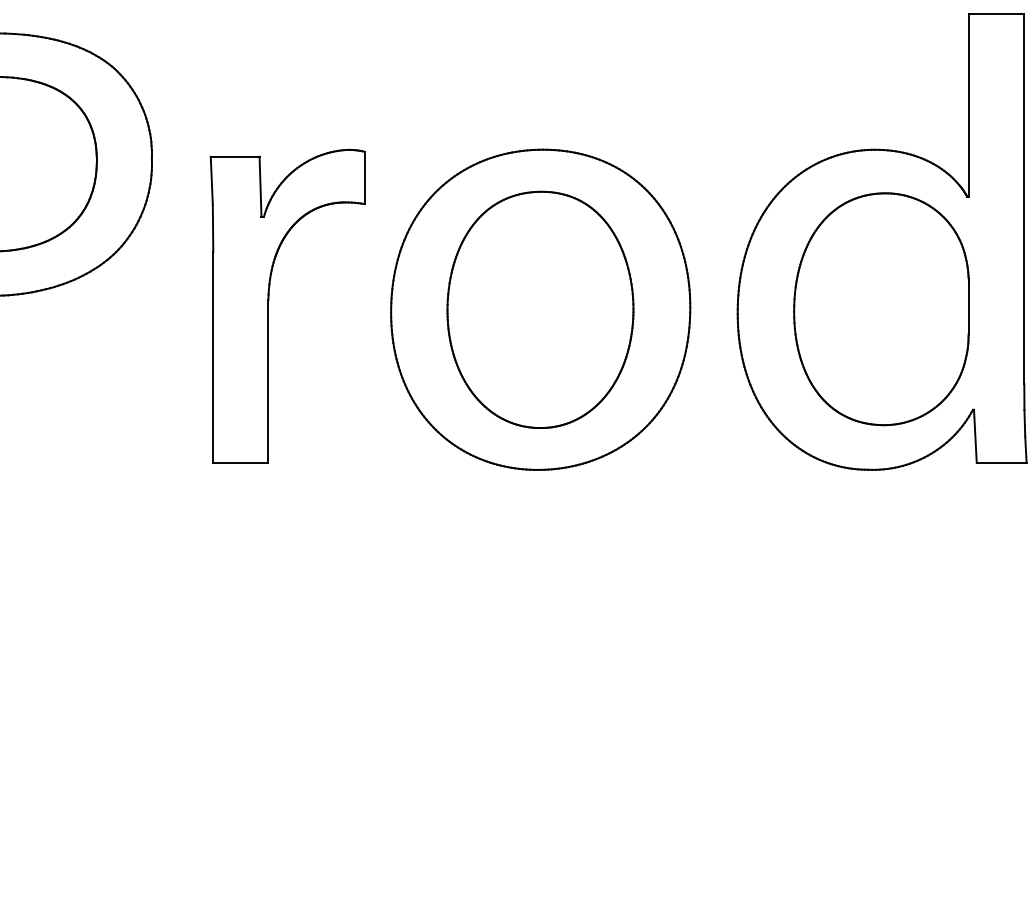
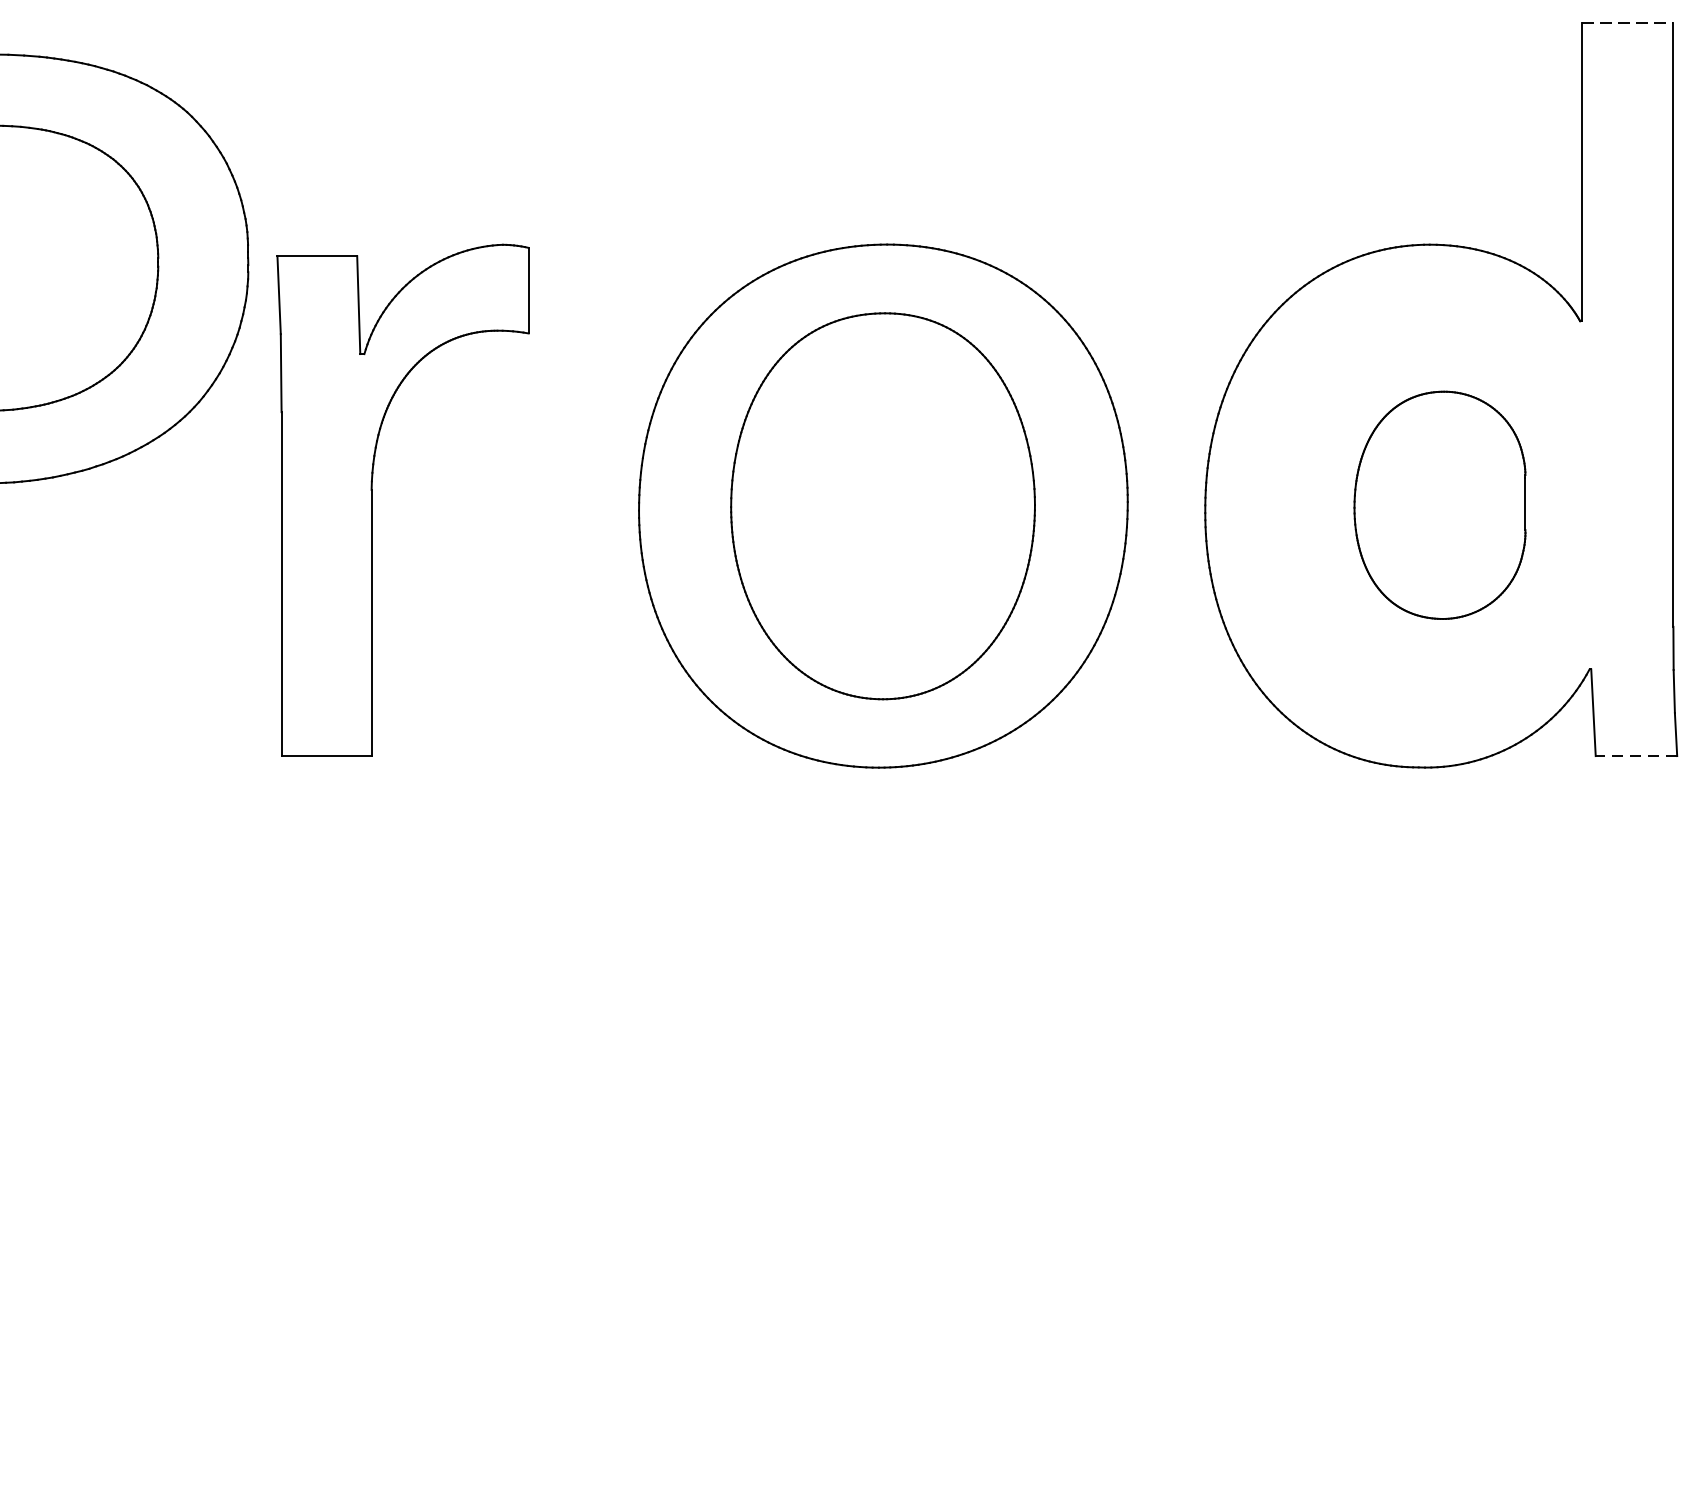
line: (996, 13) -> (1627, 22), solid -> dashed
part: (269, 300) -> (373, 490), moved
part: (881, 309) -> (1440, 505), size x0.6
line: (1001, 462) -> (1636, 755), solid -> dashed

